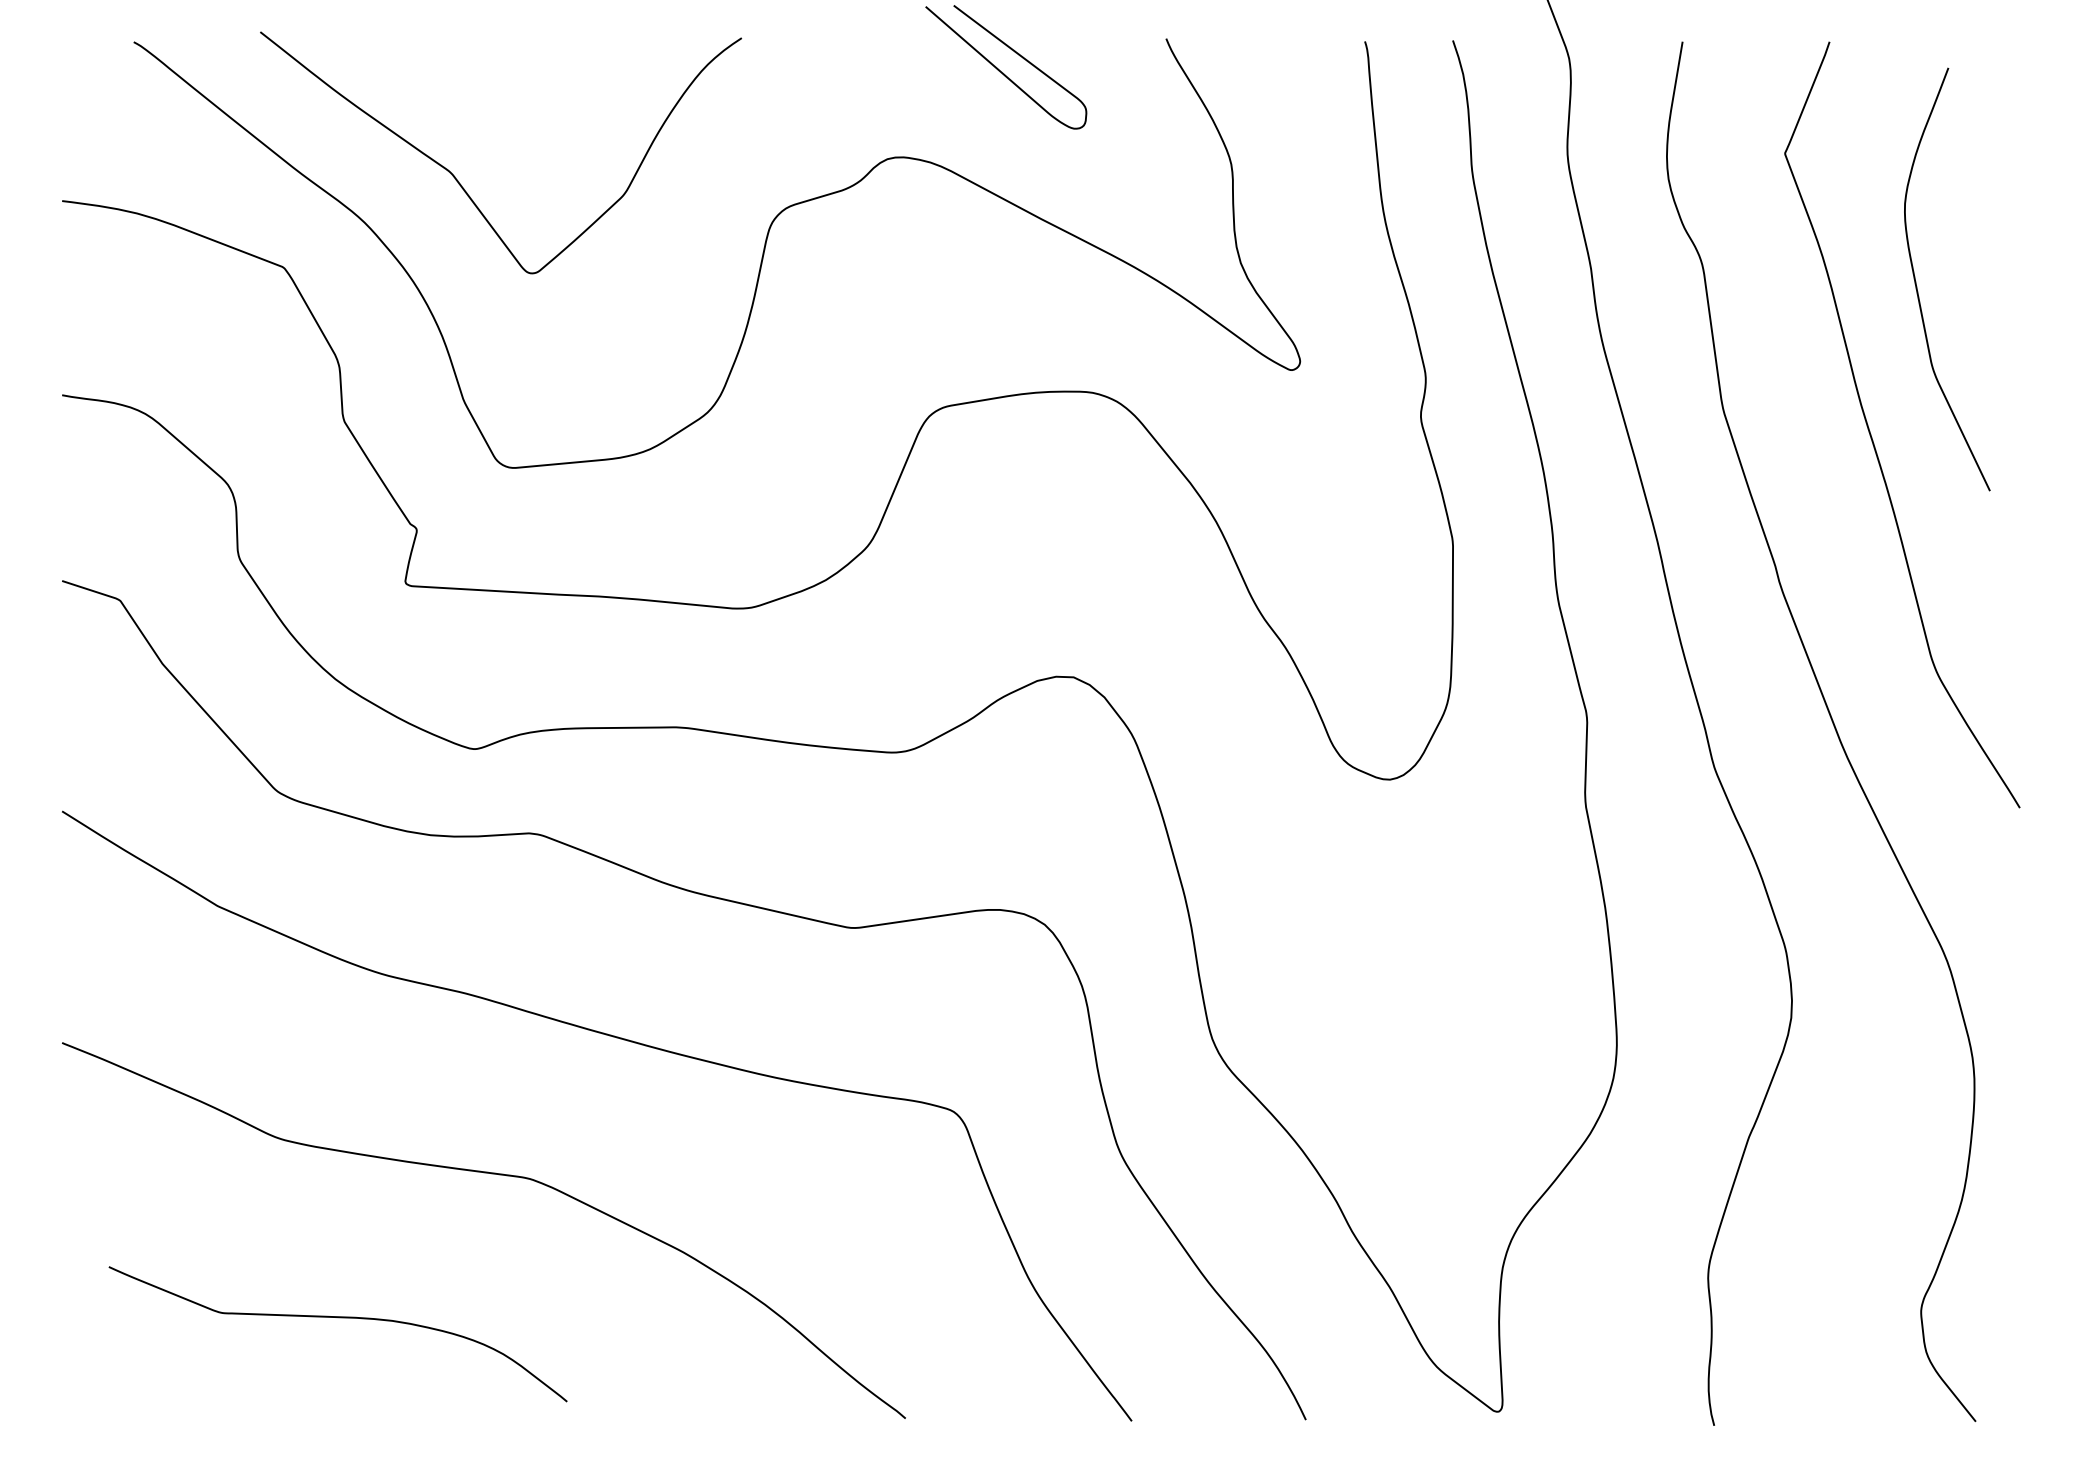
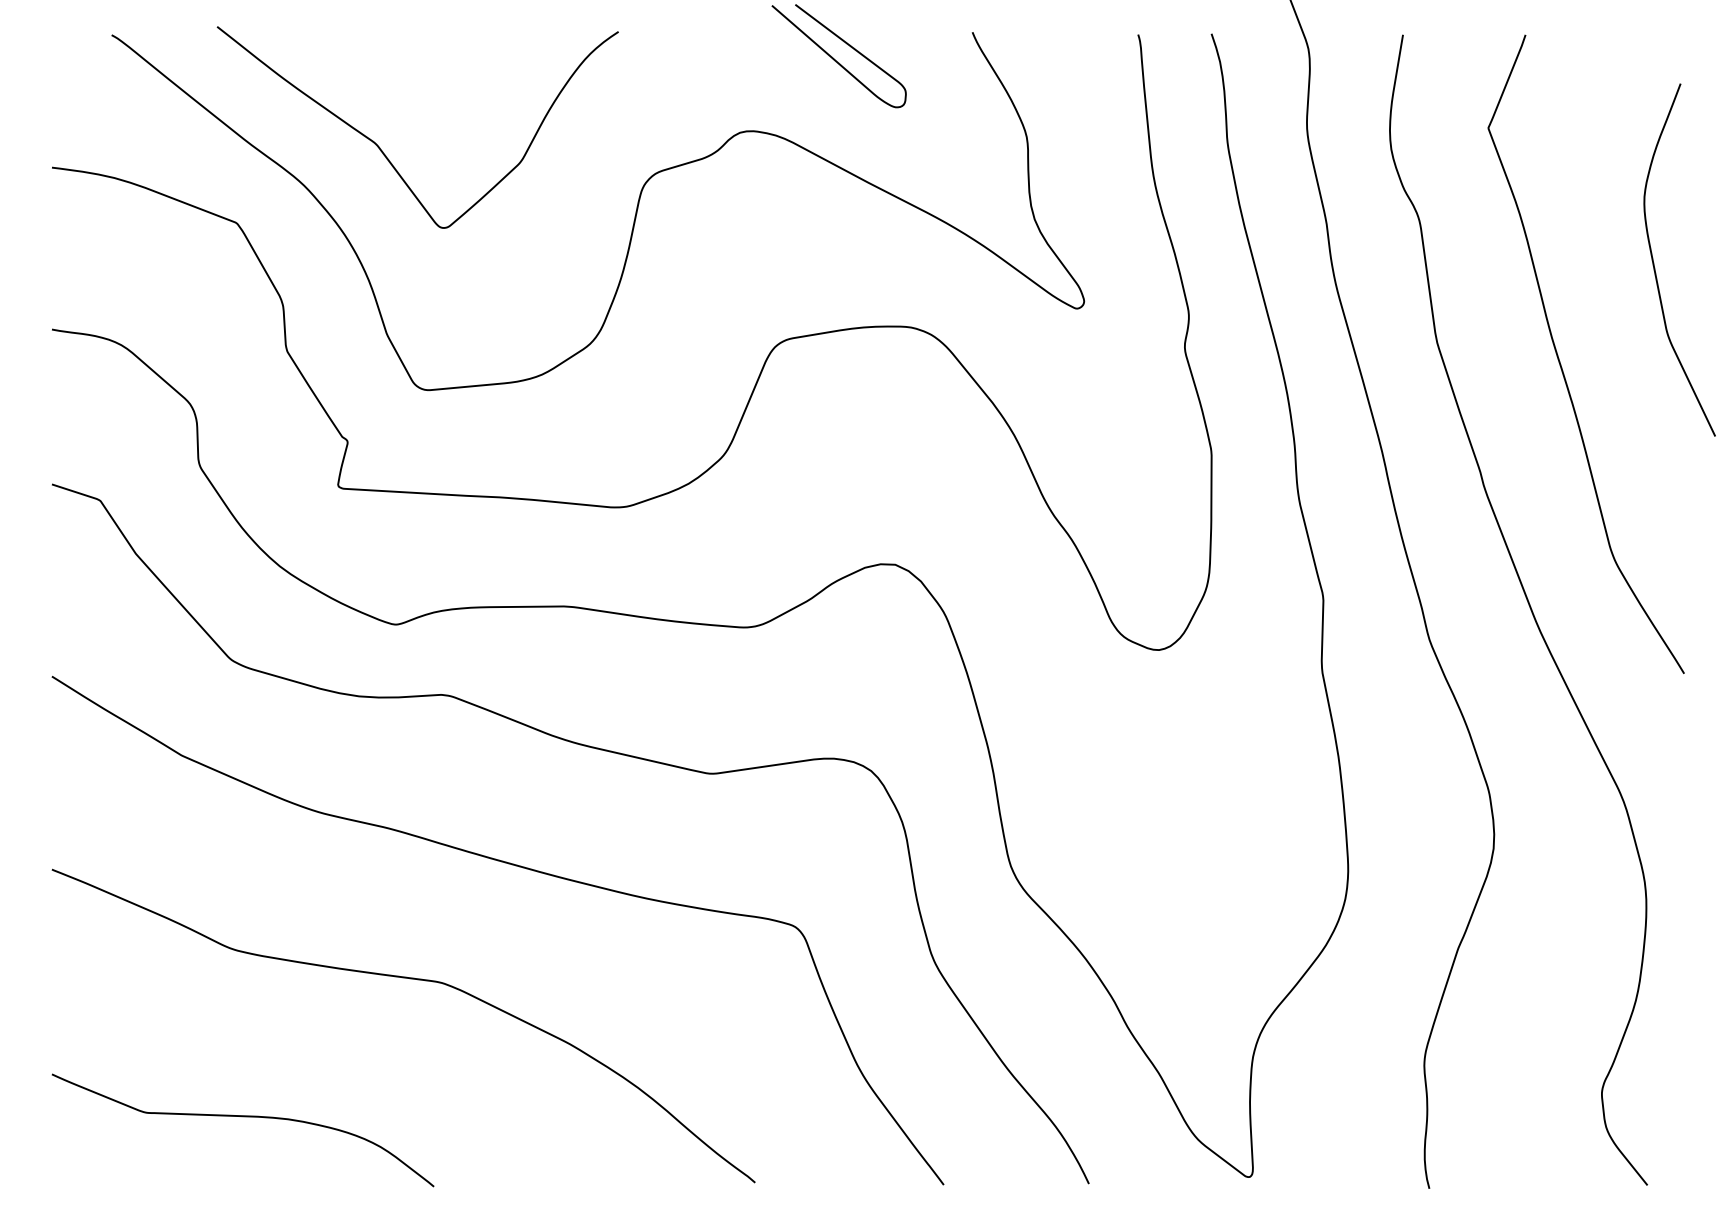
curve: (1917, 283) -> (1654, 263), moved
curve: (337, 1318) -> (242, 1117), moved

